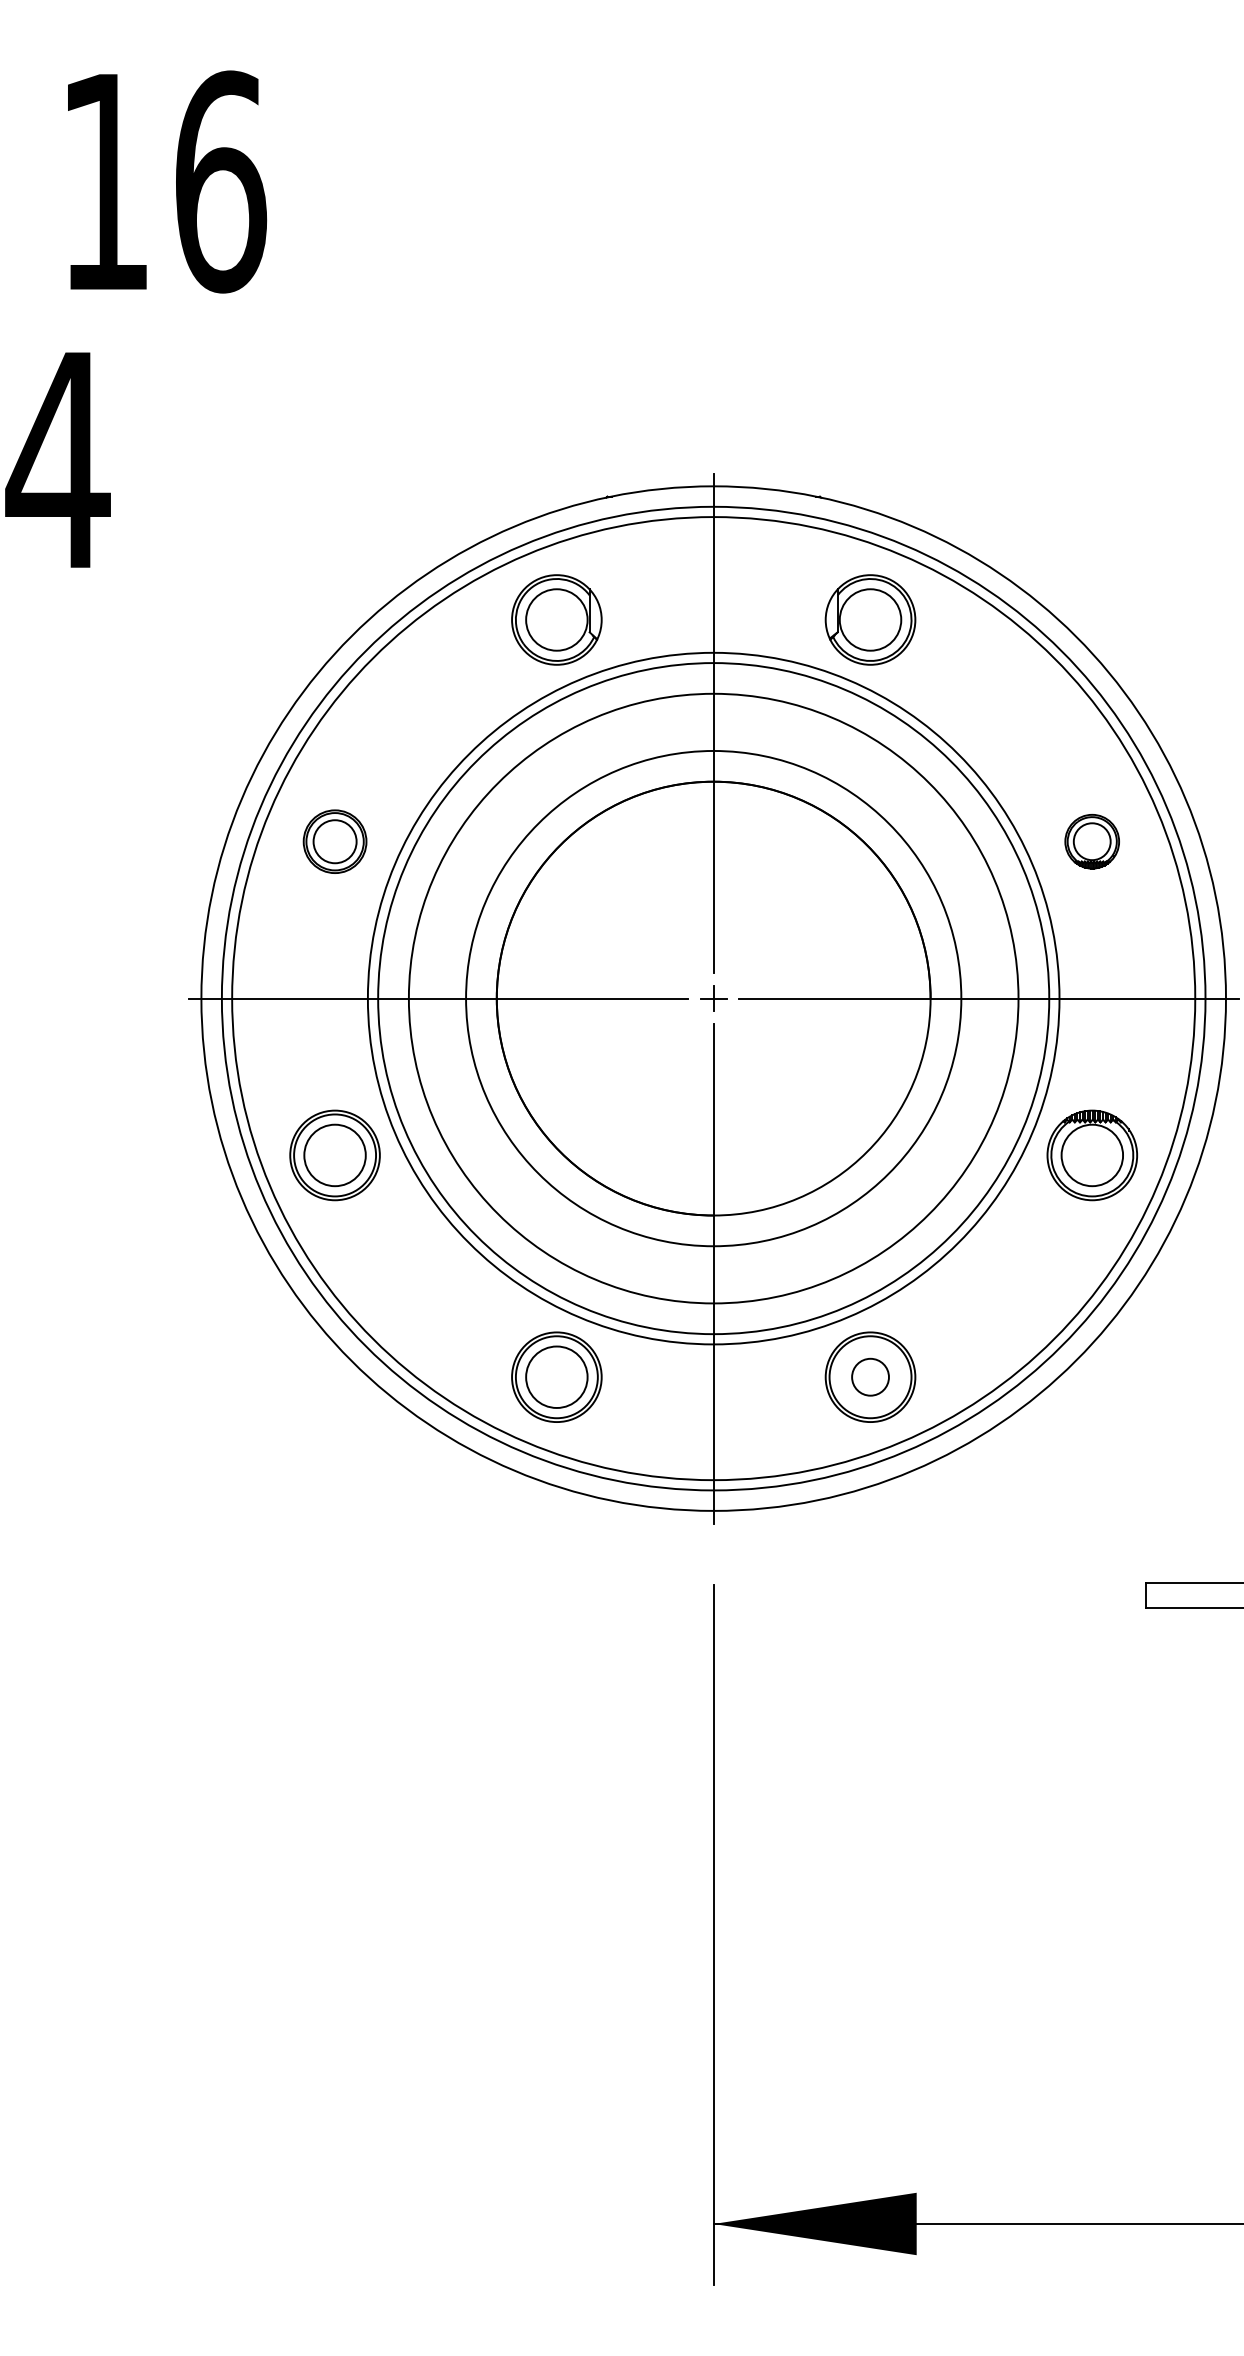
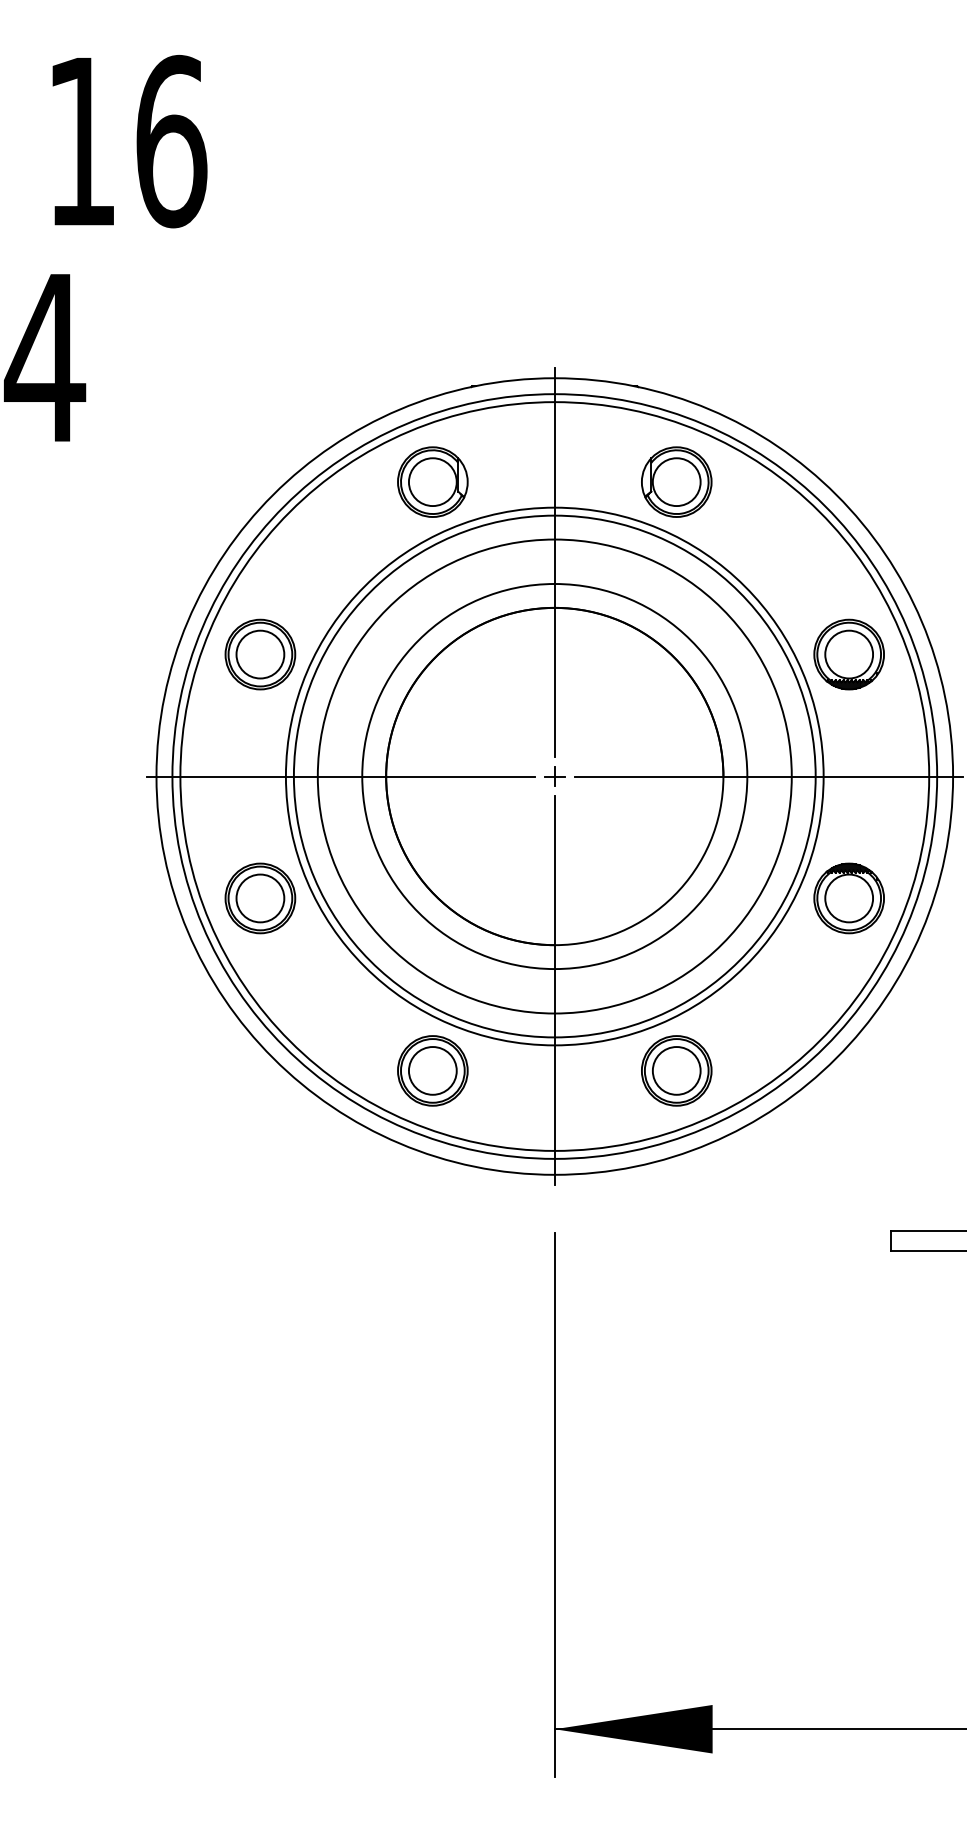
part: (335, 841) -> (260, 654), size x1.43
part: (1091, 841) -> (848, 654), size x1.67
circle: (870, 1376) -> (676, 1070), size x1.67

